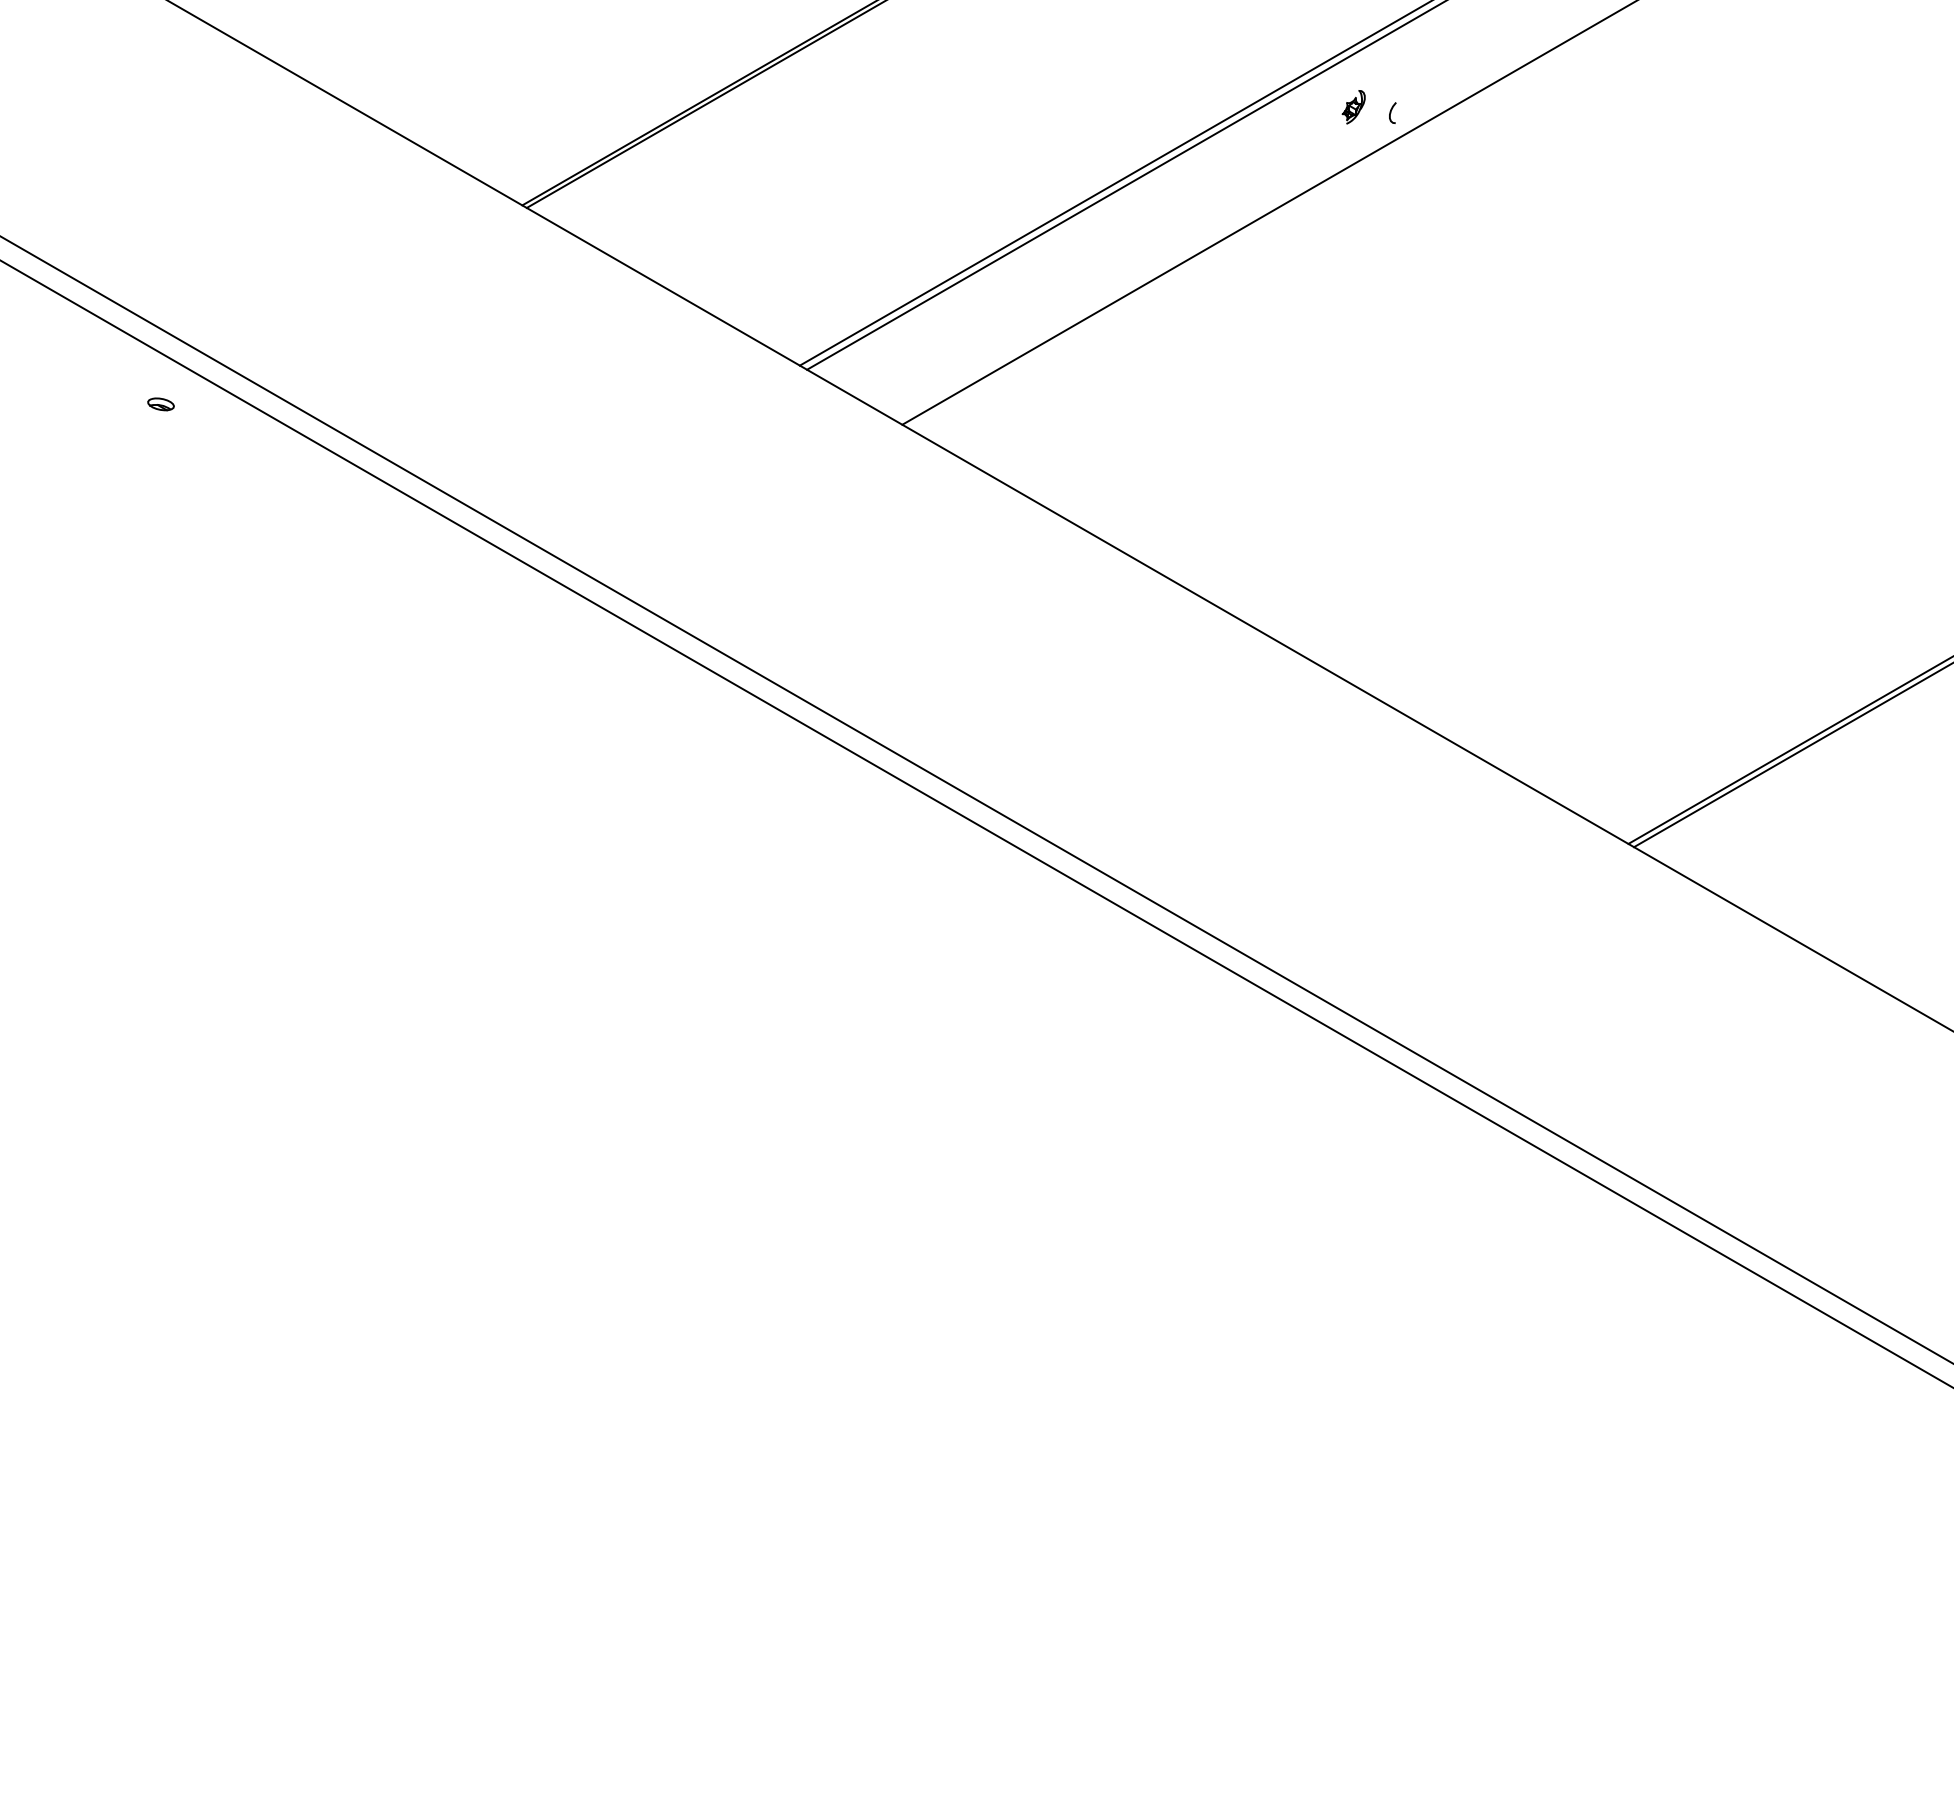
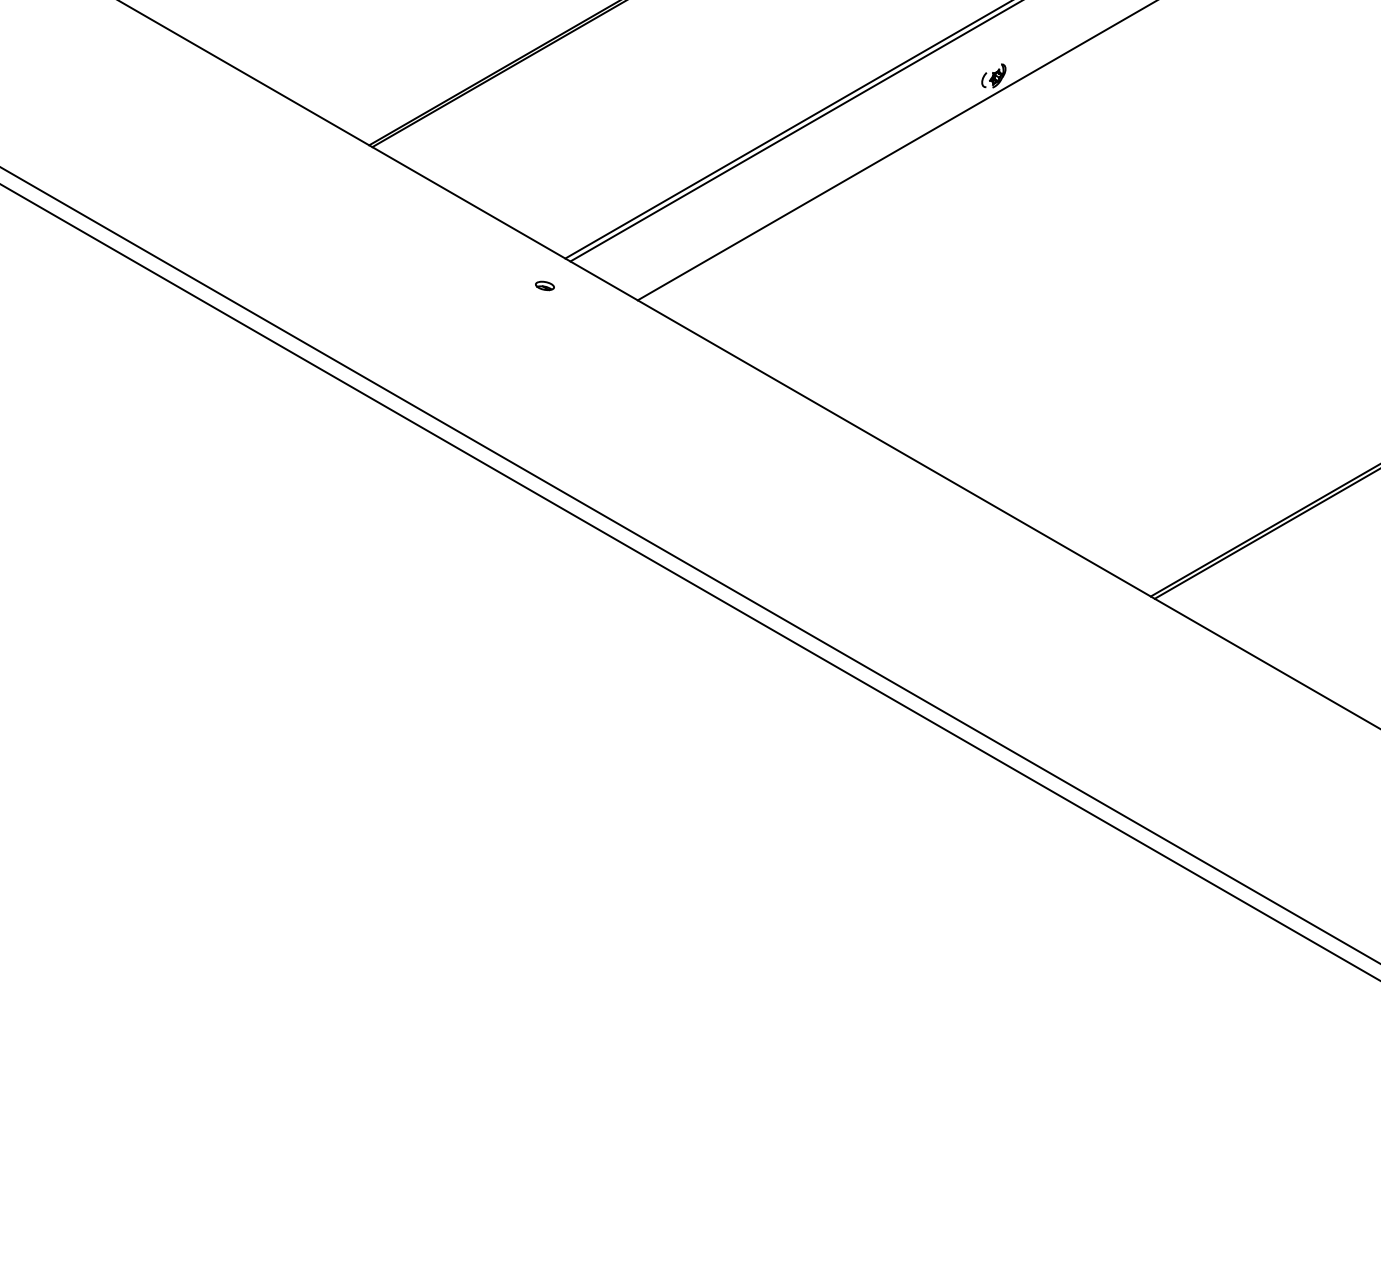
part: (1353, 107) -> (997, 76), moved
part: (160, 404) -> (544, 286), moved

